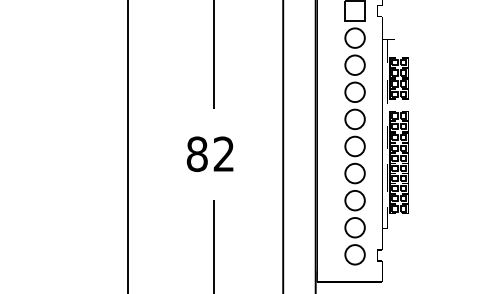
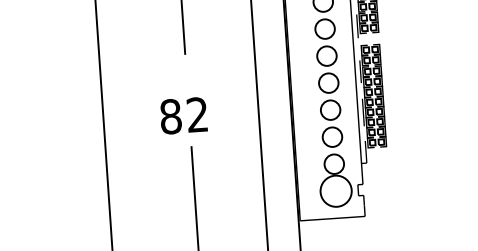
text: (209, 153) -> (183, 115), moved
circle: (354, 254) -> (335, 190), size x1.6

